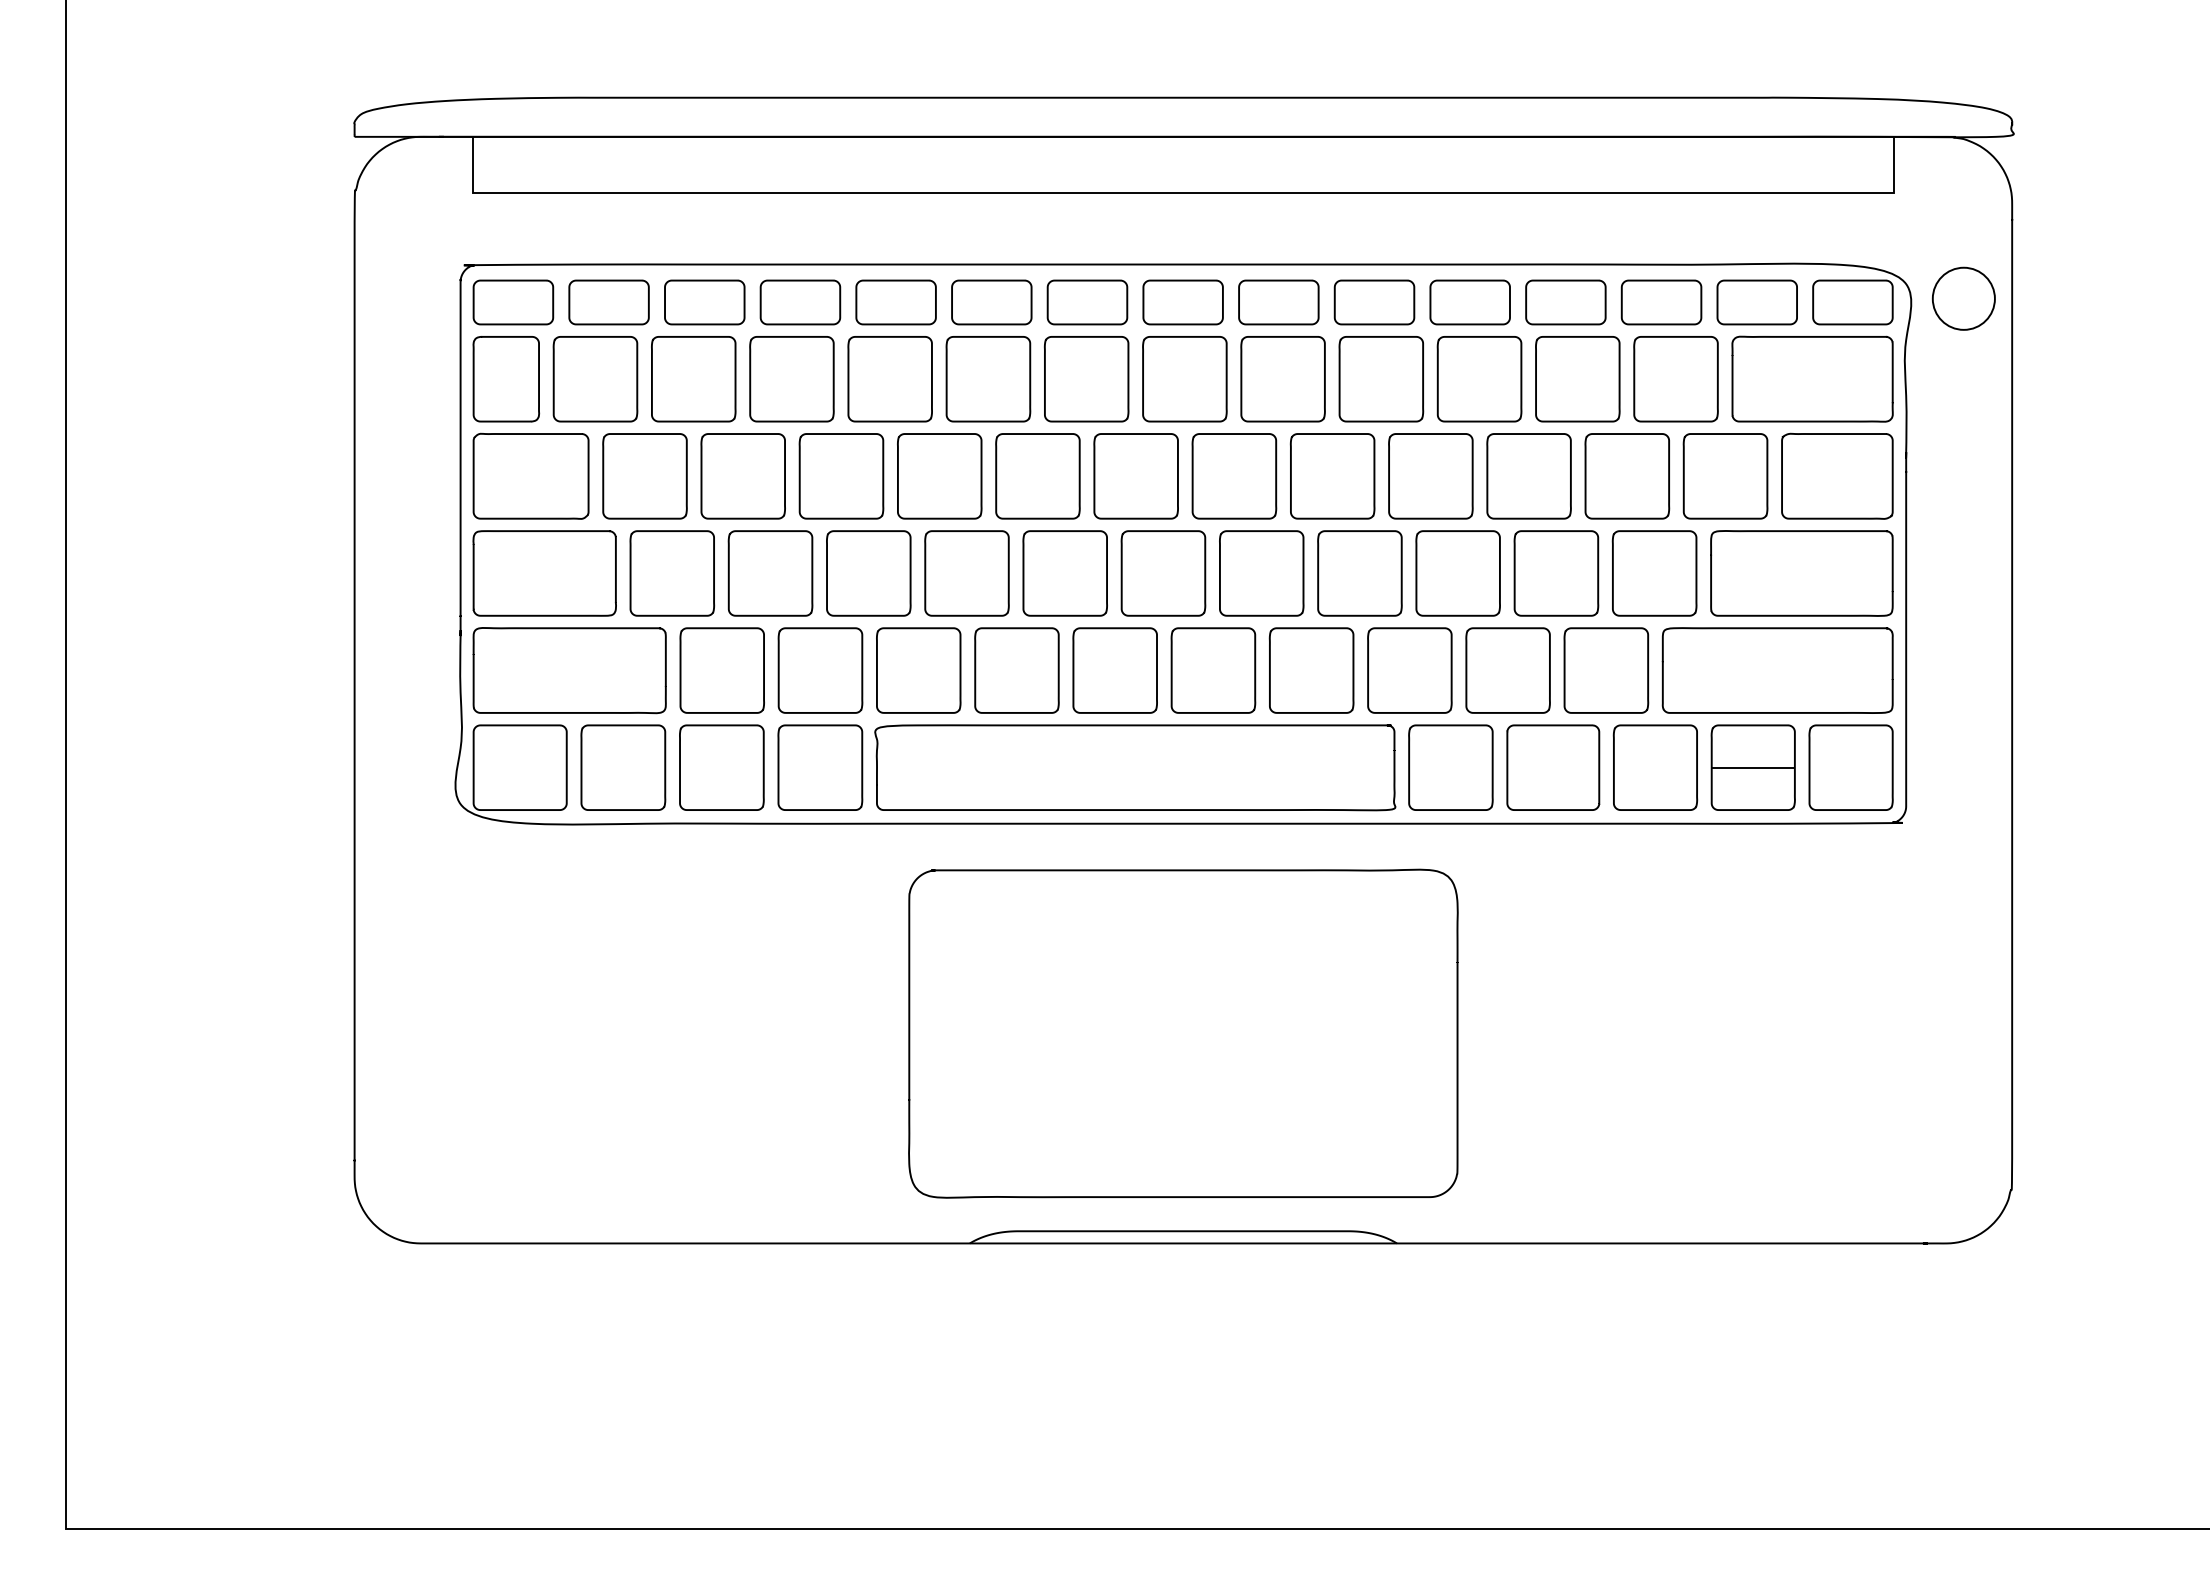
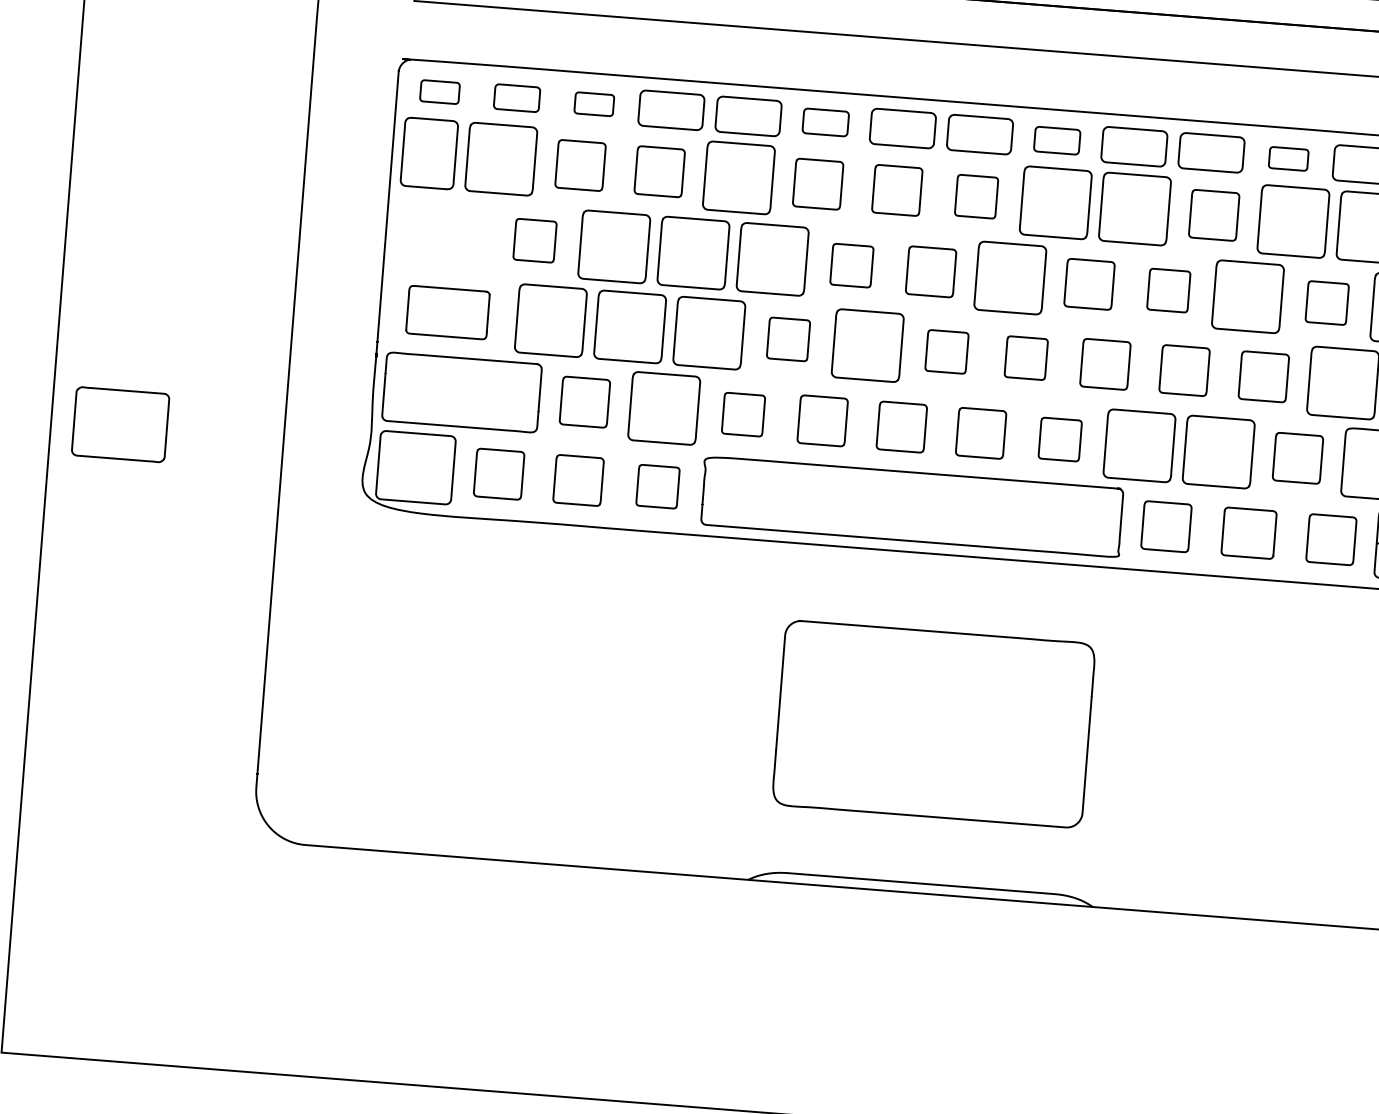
part: (513, 302) -> (440, 92), size x0.6
part: (608, 302) -> (516, 98), size x0.7
part: (704, 302) -> (594, 104), size x0.6
part: (991, 302) -> (825, 122), size x0.7
part: (1278, 302) -> (1056, 140), size x0.7
part: (1565, 302) -> (1288, 158), size x0.6
part: (693, 379) -> (580, 165), size x0.7
part: (791, 379) -> (659, 171), size x0.7
part: (988, 379) -> (818, 184), size x0.7
part: (1086, 379) -> (897, 190), size x0.7
part: (1184, 379) -> (976, 196), size x0.6
part: (1479, 379) -> (1214, 215), size x0.7
part: (530, 475) -> (120, 423), moved
part: (644, 476) -> (534, 240), size x0.6
part: (1037, 476) -> (851, 265), size x0.6
part: (1135, 476) -> (930, 271), size x0.7
part: (1332, 476) -> (1089, 284), size x0.7
part: (1430, 476) -> (1168, 290), size x0.6
part: (1627, 476) -> (1327, 303), size x0.6
part: (544, 573) -> (447, 312), size x0.7
part: (966, 573) -> (788, 339), size x0.6
part: (1163, 573) -> (946, 351), size x0.6
part: (1261, 573) -> (1026, 358), size x0.6
part: (1359, 573) -> (1105, 364), size x0.7
part: (1457, 573) -> (1184, 370), size x0.7
part: (1556, 573) -> (1263, 376), size x0.7
part: (721, 670) -> (584, 402), size x0.7
part: (918, 670) -> (743, 414), size x0.6
part: (1016, 670) -> (822, 420), size x0.7
part: (1114, 670) -> (901, 427), size x0.7
part: (1213, 670) -> (981, 433), size x0.7
part: (1311, 670) -> (1060, 439), size x0.6
part: (1606, 670) -> (1298, 458), size x0.7
part: (623, 767) -> (499, 474), size x0.7
part: (721, 767) -> (578, 480), size x0.7
part: (820, 767) -> (658, 486), size x0.6
part: (1450, 767) -> (1166, 526), size x0.7
part: (1553, 767) -> (1249, 533), size x0.7
part: (1655, 767) -> (1331, 539), size x0.7
part: (1183, 1033) -> (933, 724), size x0.7

